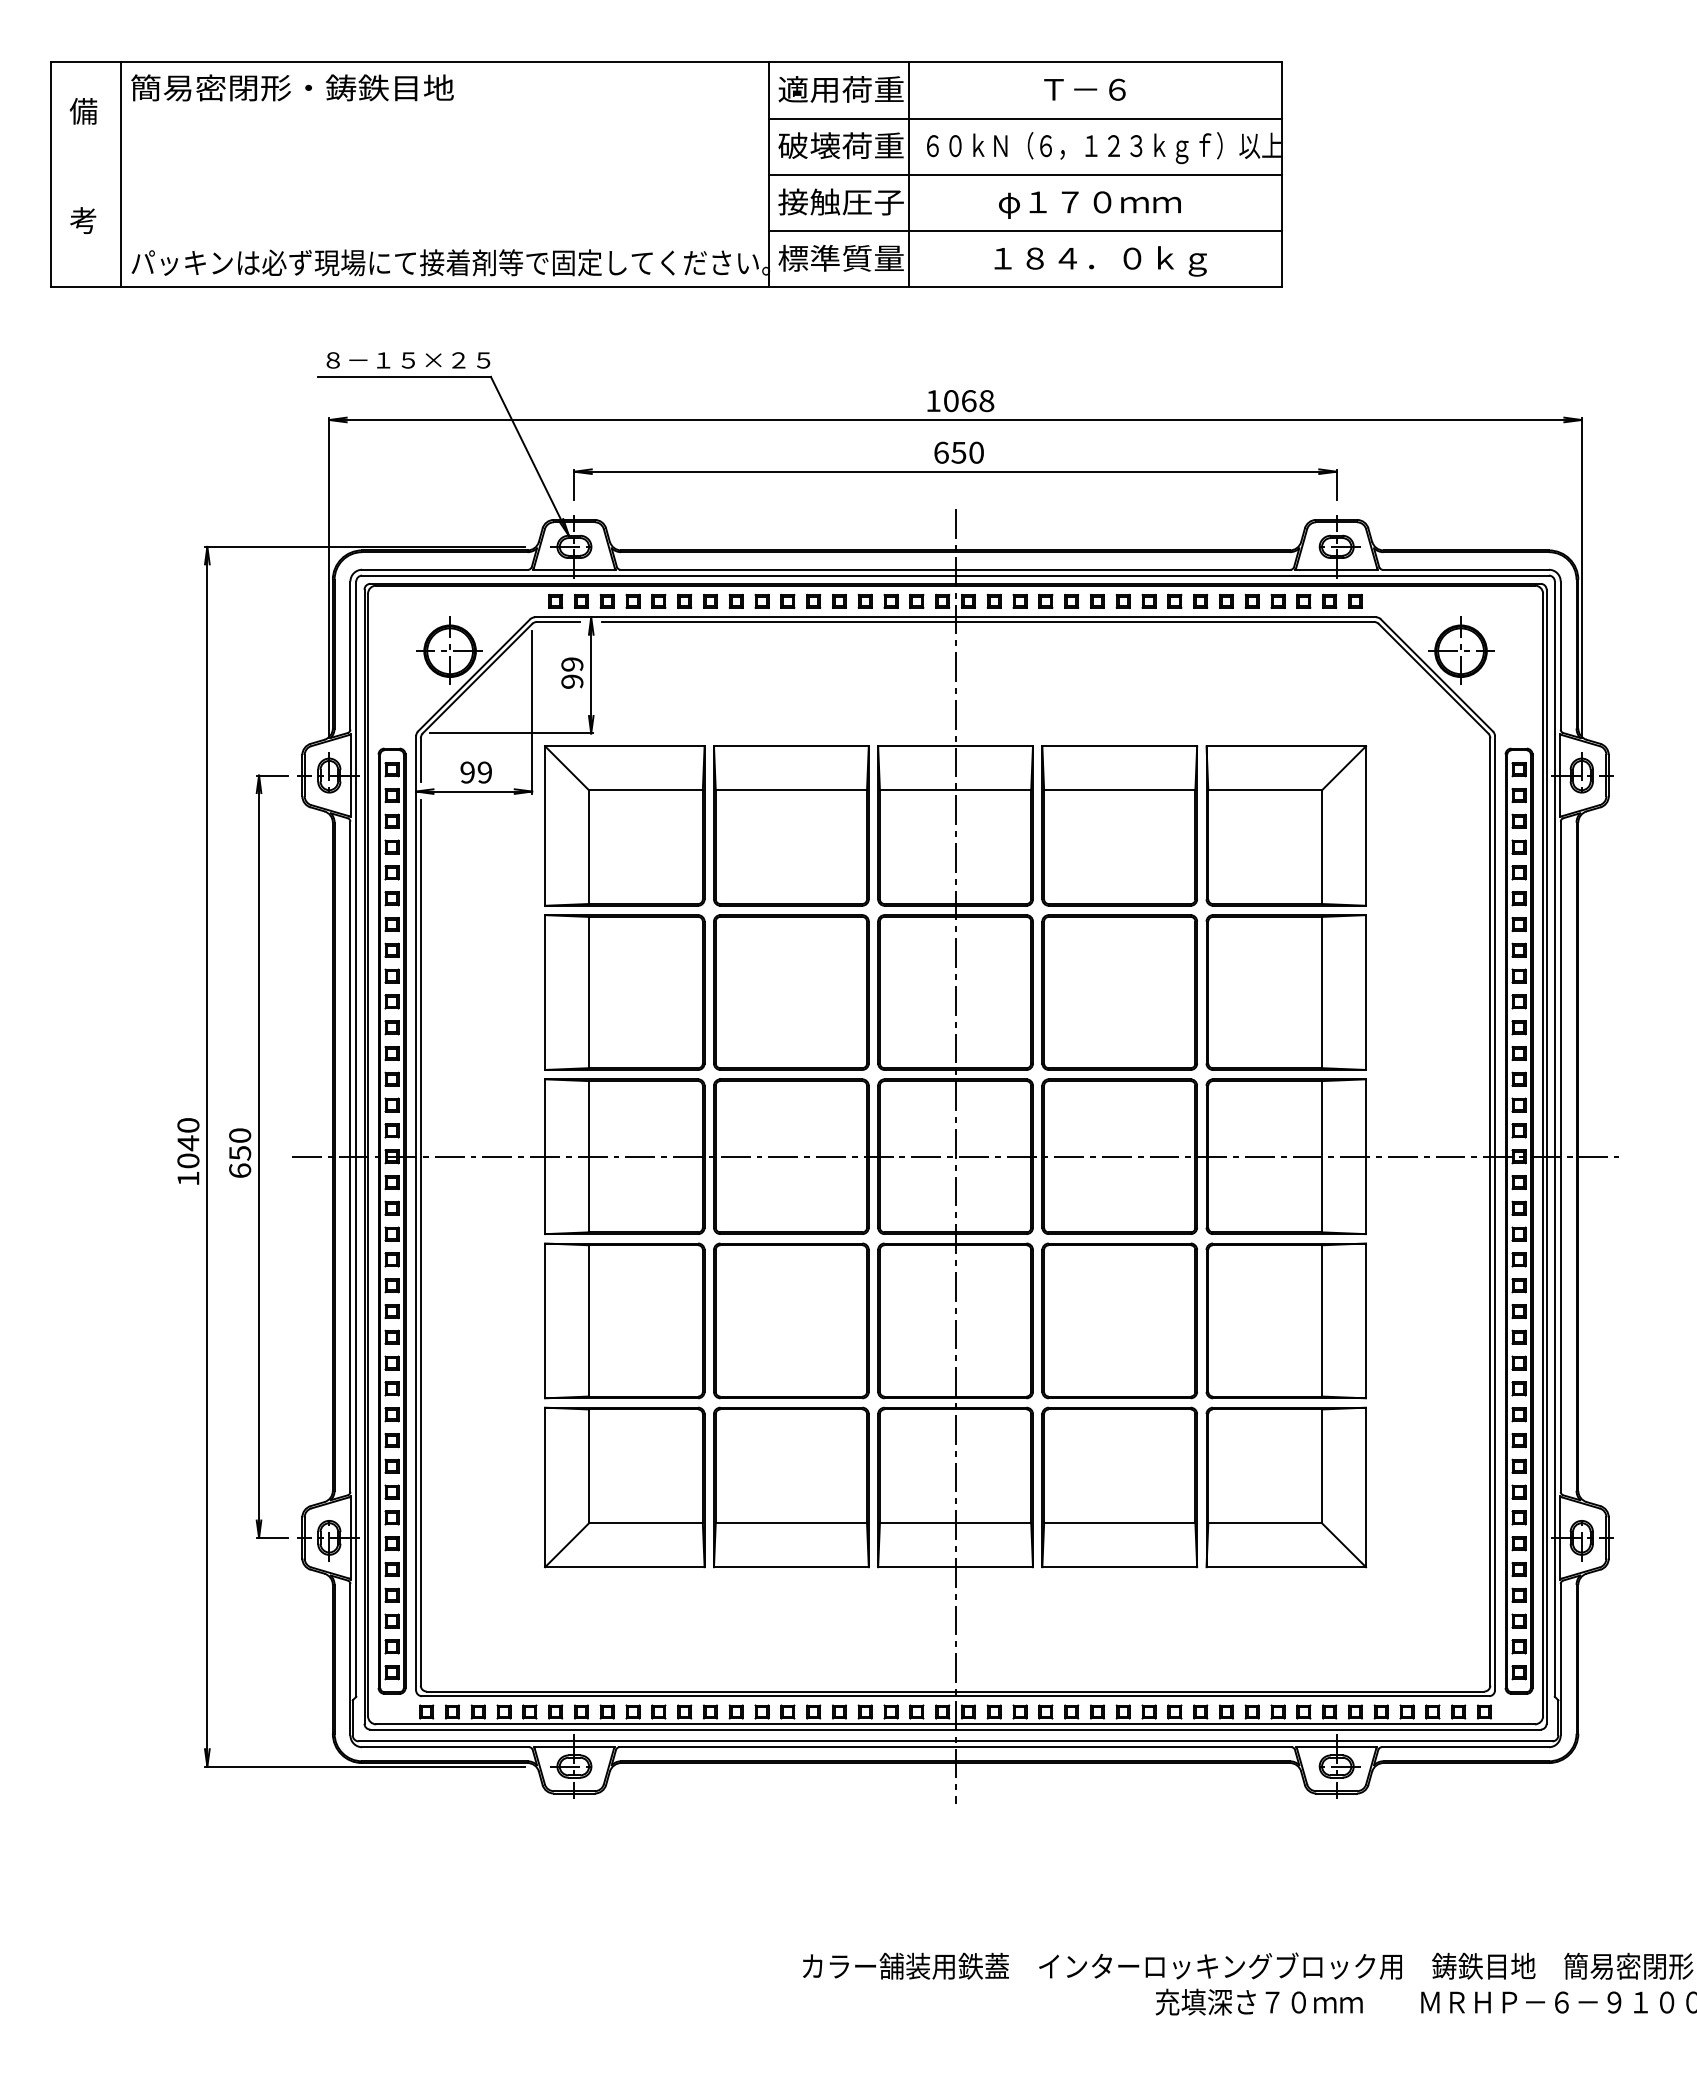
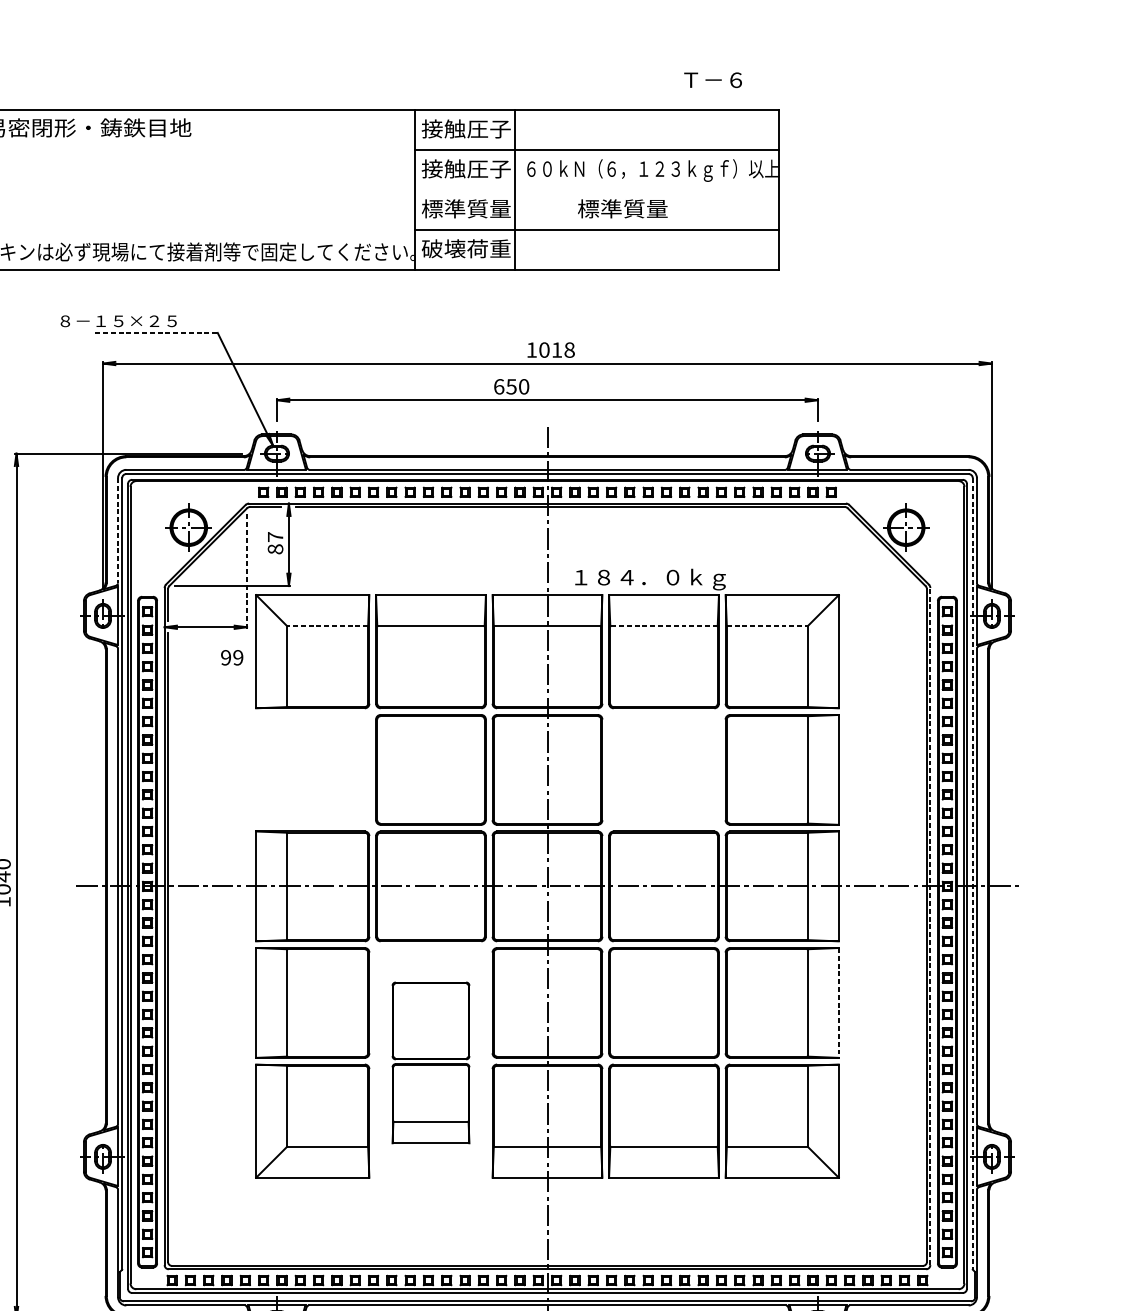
text: (840, 89) -> (465, 129), 適用荷重 -> 接触圧子
text: (1084, 89) -> (712, 80), moved
text: (840, 145) -> (465, 168), 破壊荷重 -> 接触圧子
line: (1025, 174) -> (597, 189), removed
text: (840, 201) -> (465, 208), 接触圧子 -> 標準質量
text: (1089, 203) -> (642, 209), φ１７０ｍｍ -> 標準質量
text: (840, 257) -> (465, 248), 標準質量 -> 破壊荷重
text: (1100, 261) -> (650, 579), moved
text: (408, 360) -> (118, 321), moved
line: (405, 376) -> (157, 332), solid -> dashed
text: (969, 401) -> (557, 350), 1068 -> 1018
text: (958, 452) -> (511, 386), moved
line: (350, 656) -> (118, 531), solid -> dashed
text: (572, 672) -> (275, 542), 99 -> 87
line: (532, 712) -> (247, 571), solid -> dashed
text: (475, 772) -> (231, 657), moved
line: (645, 790) -> (327, 626), solid -> dashed
line: (1119, 790) -> (663, 626), solid -> dashed
line: (1265, 790) -> (767, 626), solid -> dashed
part: (624, 992) -> (312, 769), removed
part: (1119, 992) -> (663, 769), removed
line: (1554, 1139) -> (972, 874), solid -> dashed
part: (258, 1156) -> (52, 886), removed
line: (1495, 1212) -> (930, 926), solid -> dashed
line: (1366, 1321) -> (839, 1003), solid -> dashed
part: (791, 1405) -> (431, 1062), size x0.7

